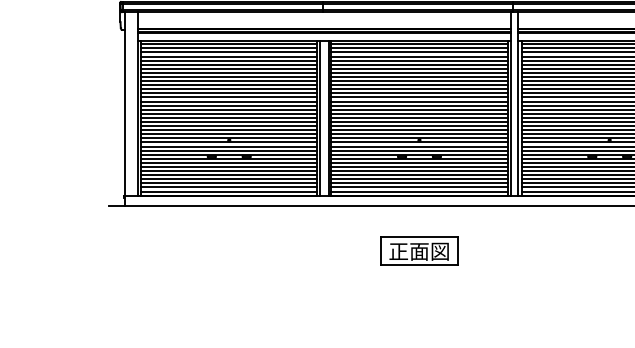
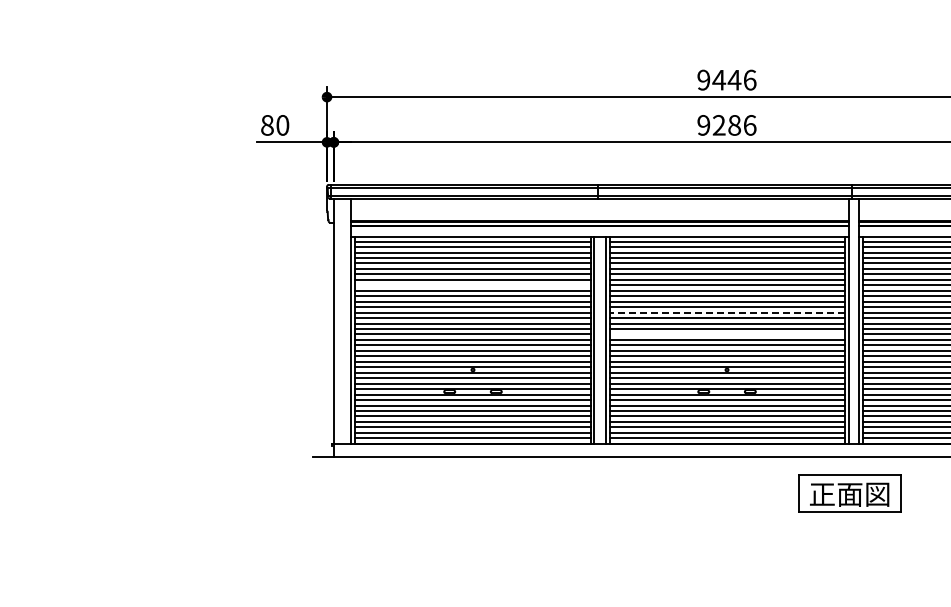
line: (228, 77) -> (472, 285), removed
line: (419, 97) -> (727, 312), solid -> dashed
line: (419, 113) -> (726, 334), removed
part: (419, 250) -> (849, 493), moved

